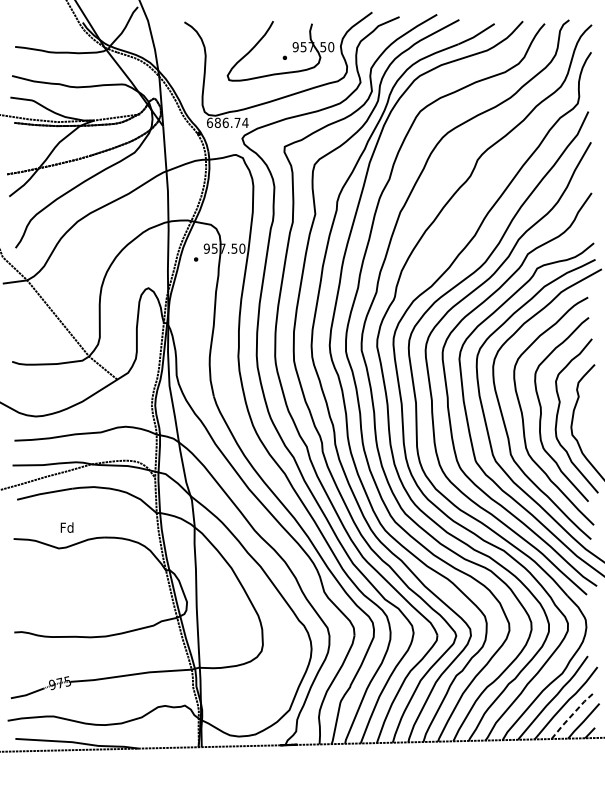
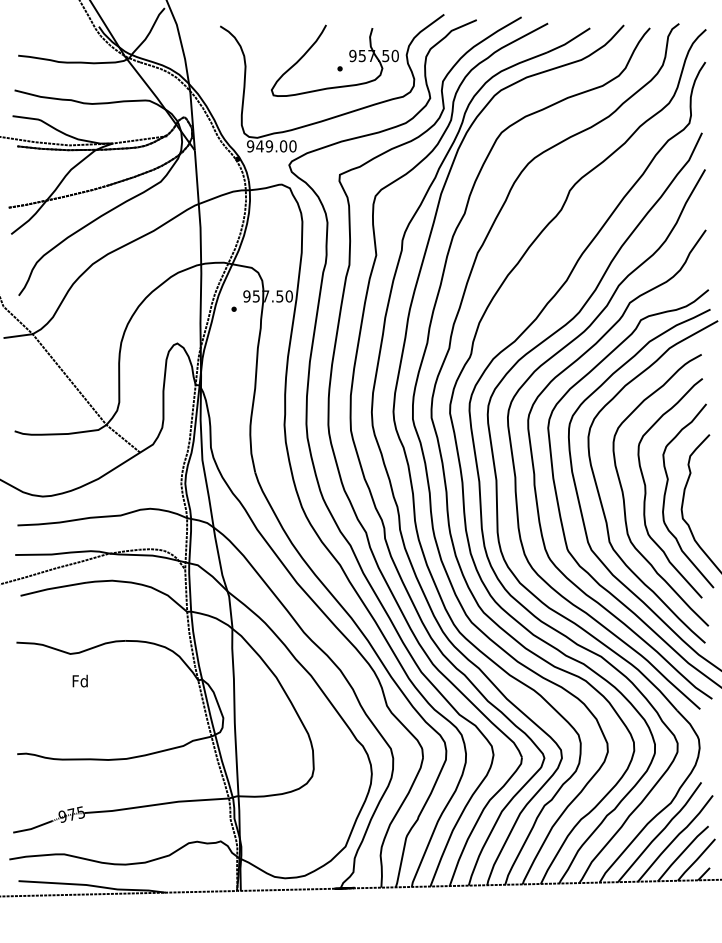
text: (227, 123) -> (271, 146), 686.74 -> 949.00
text: (66, 527) -> (79, 680), moved
line: (572, 714) -> (682, 852), dashed -> solid

